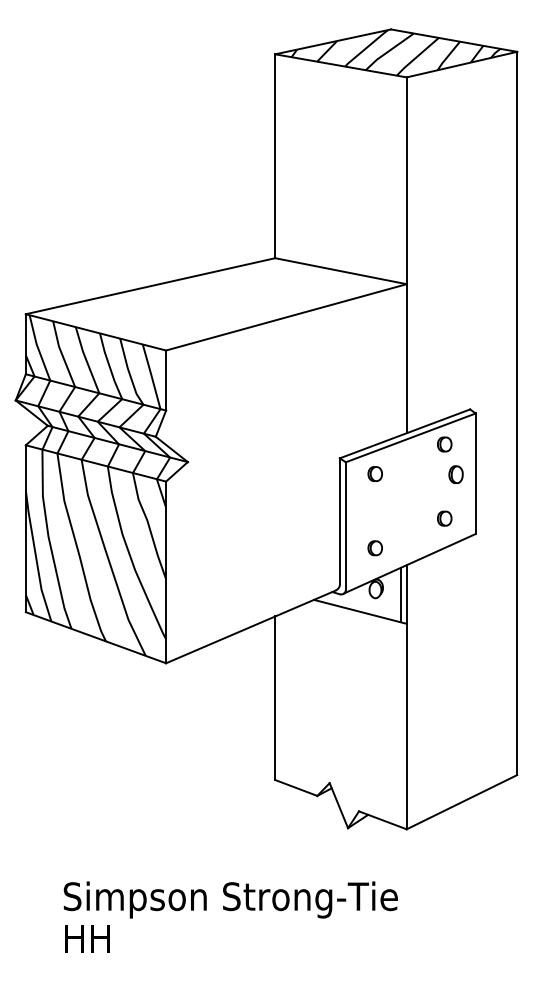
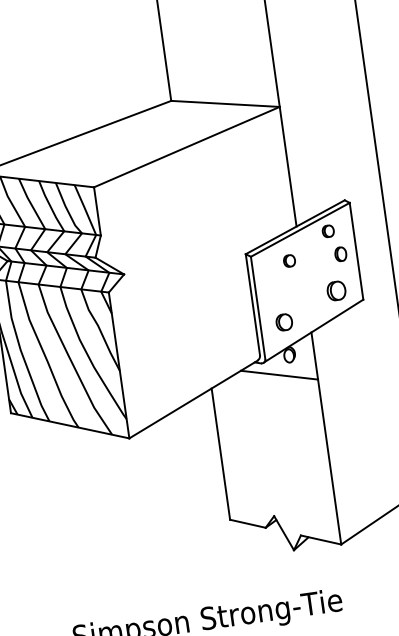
part: (374, 473) -> (288, 260), moved
part: (444, 518) -> (336, 290), size x1.6
part: (374, 548) -> (283, 322), size x1.4
line: (400, 594) -> (309, 356), removed

